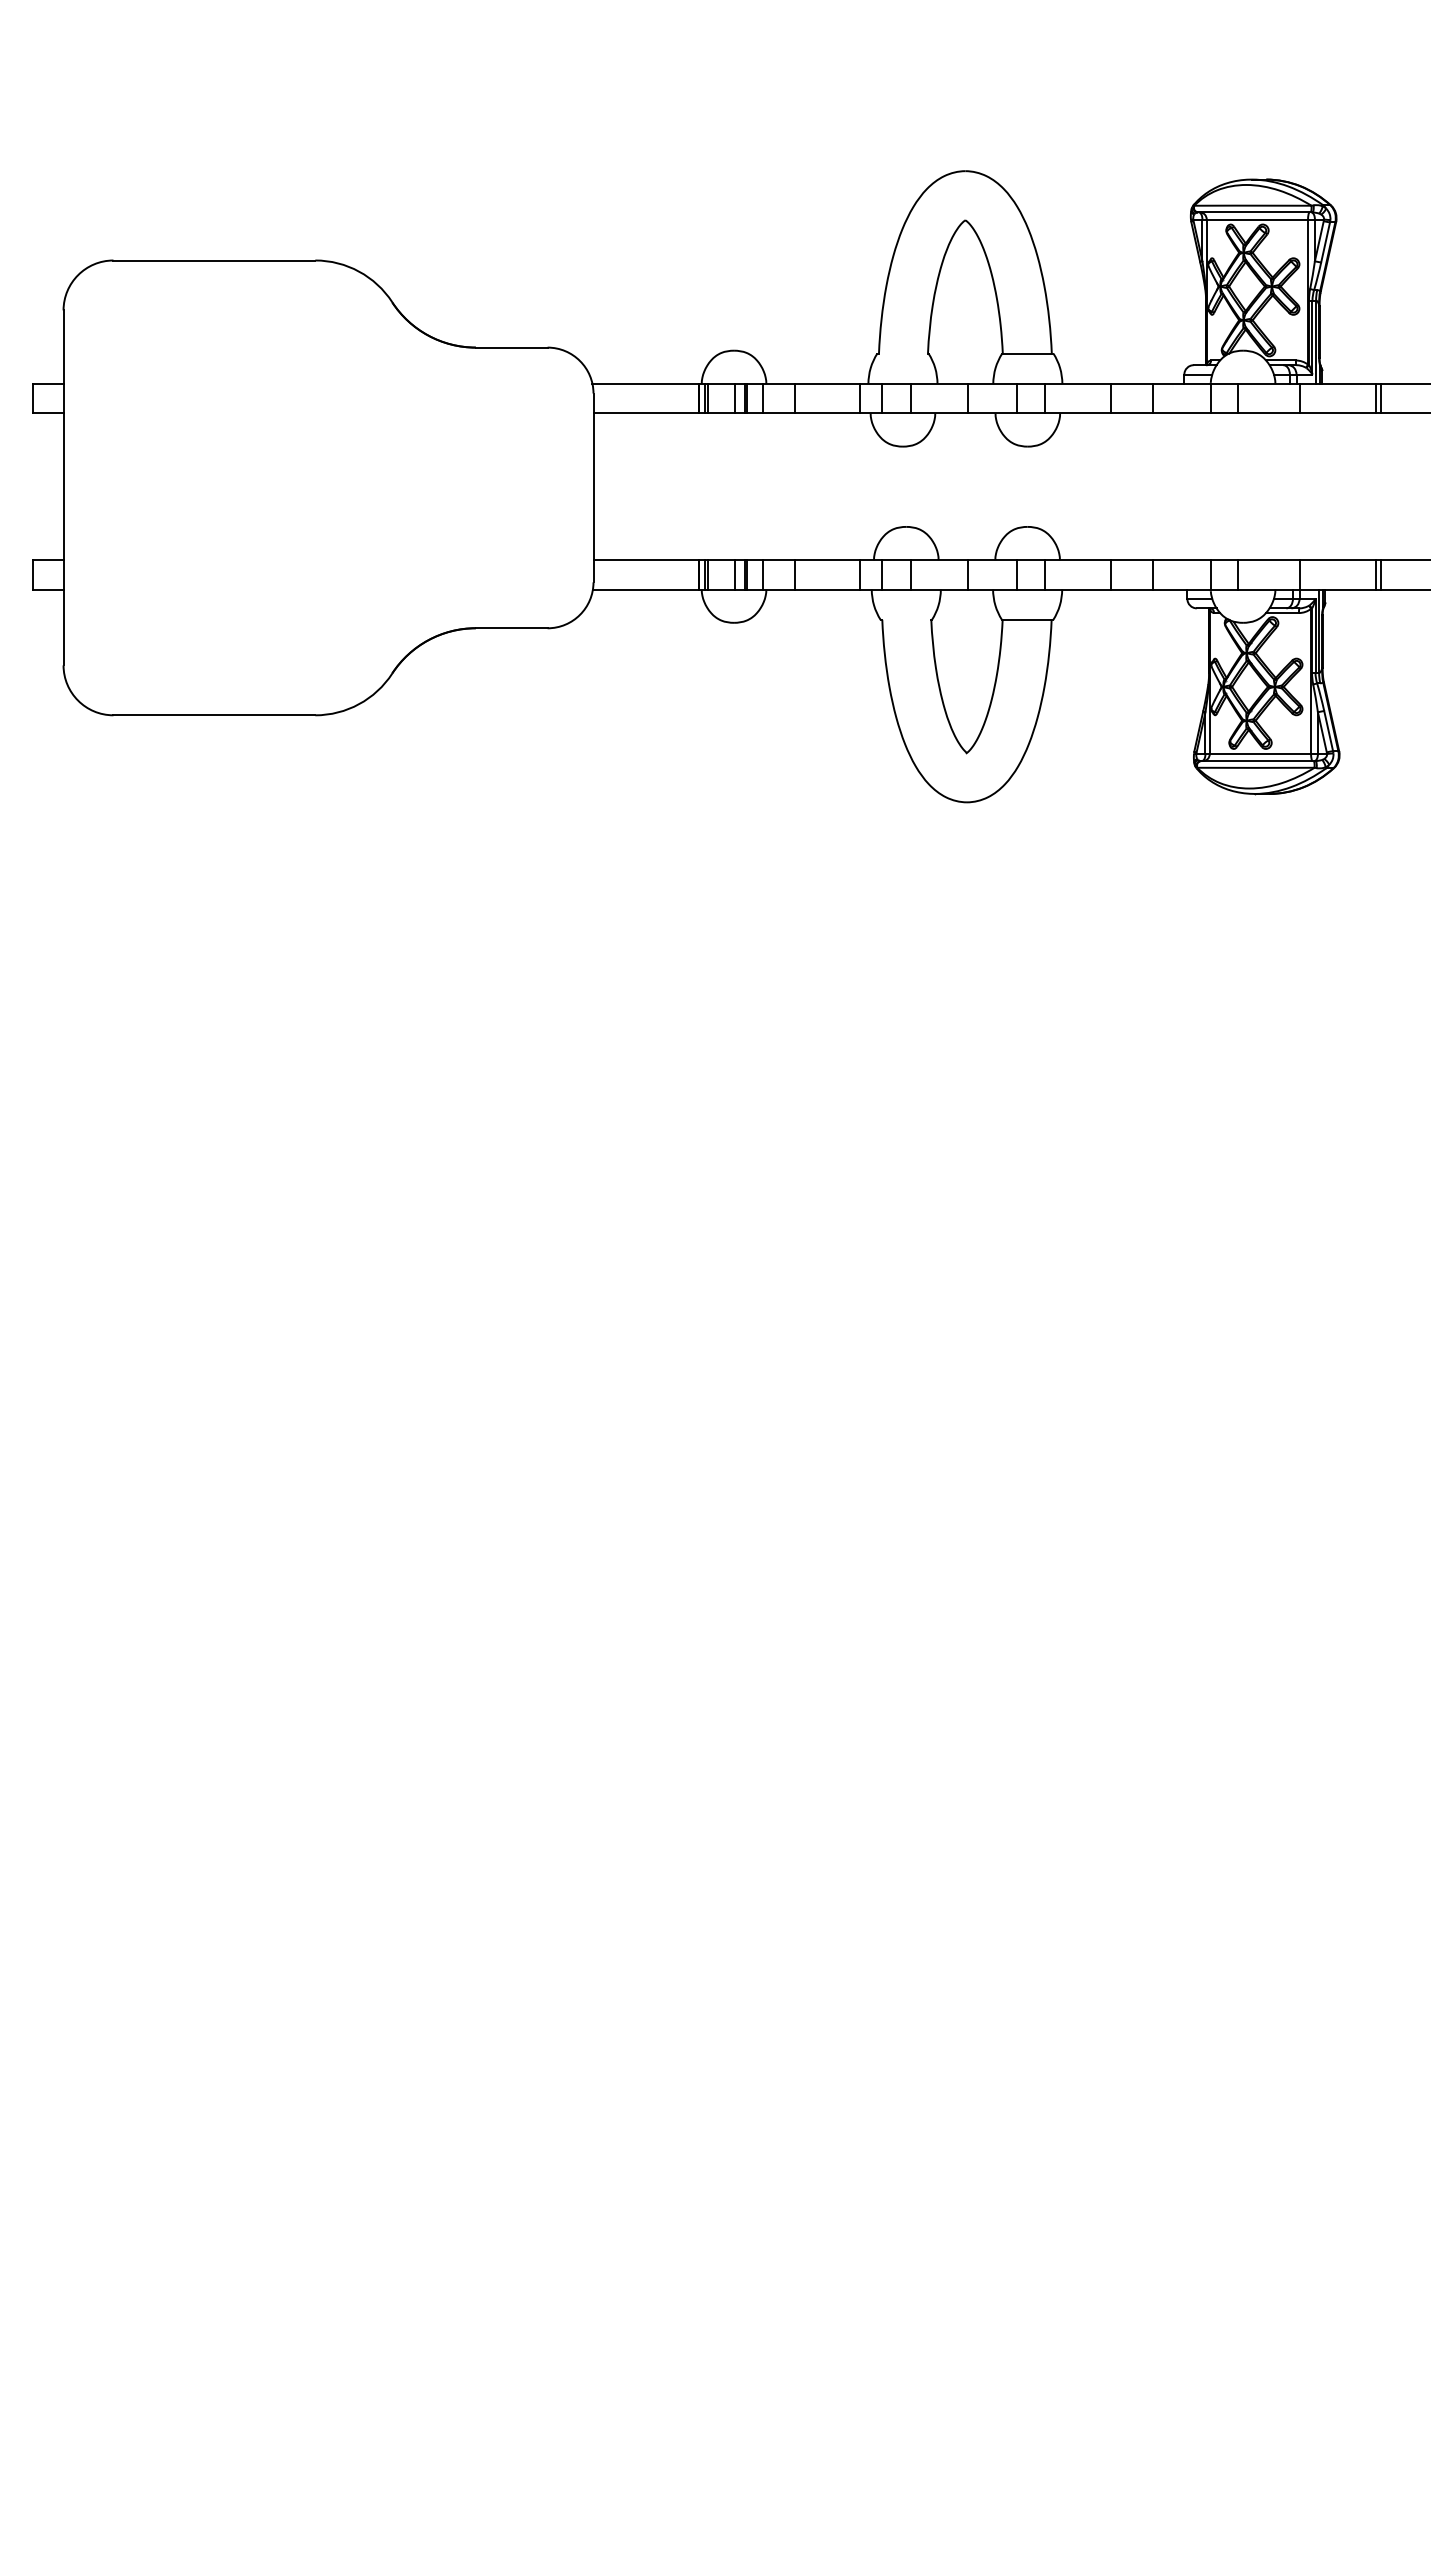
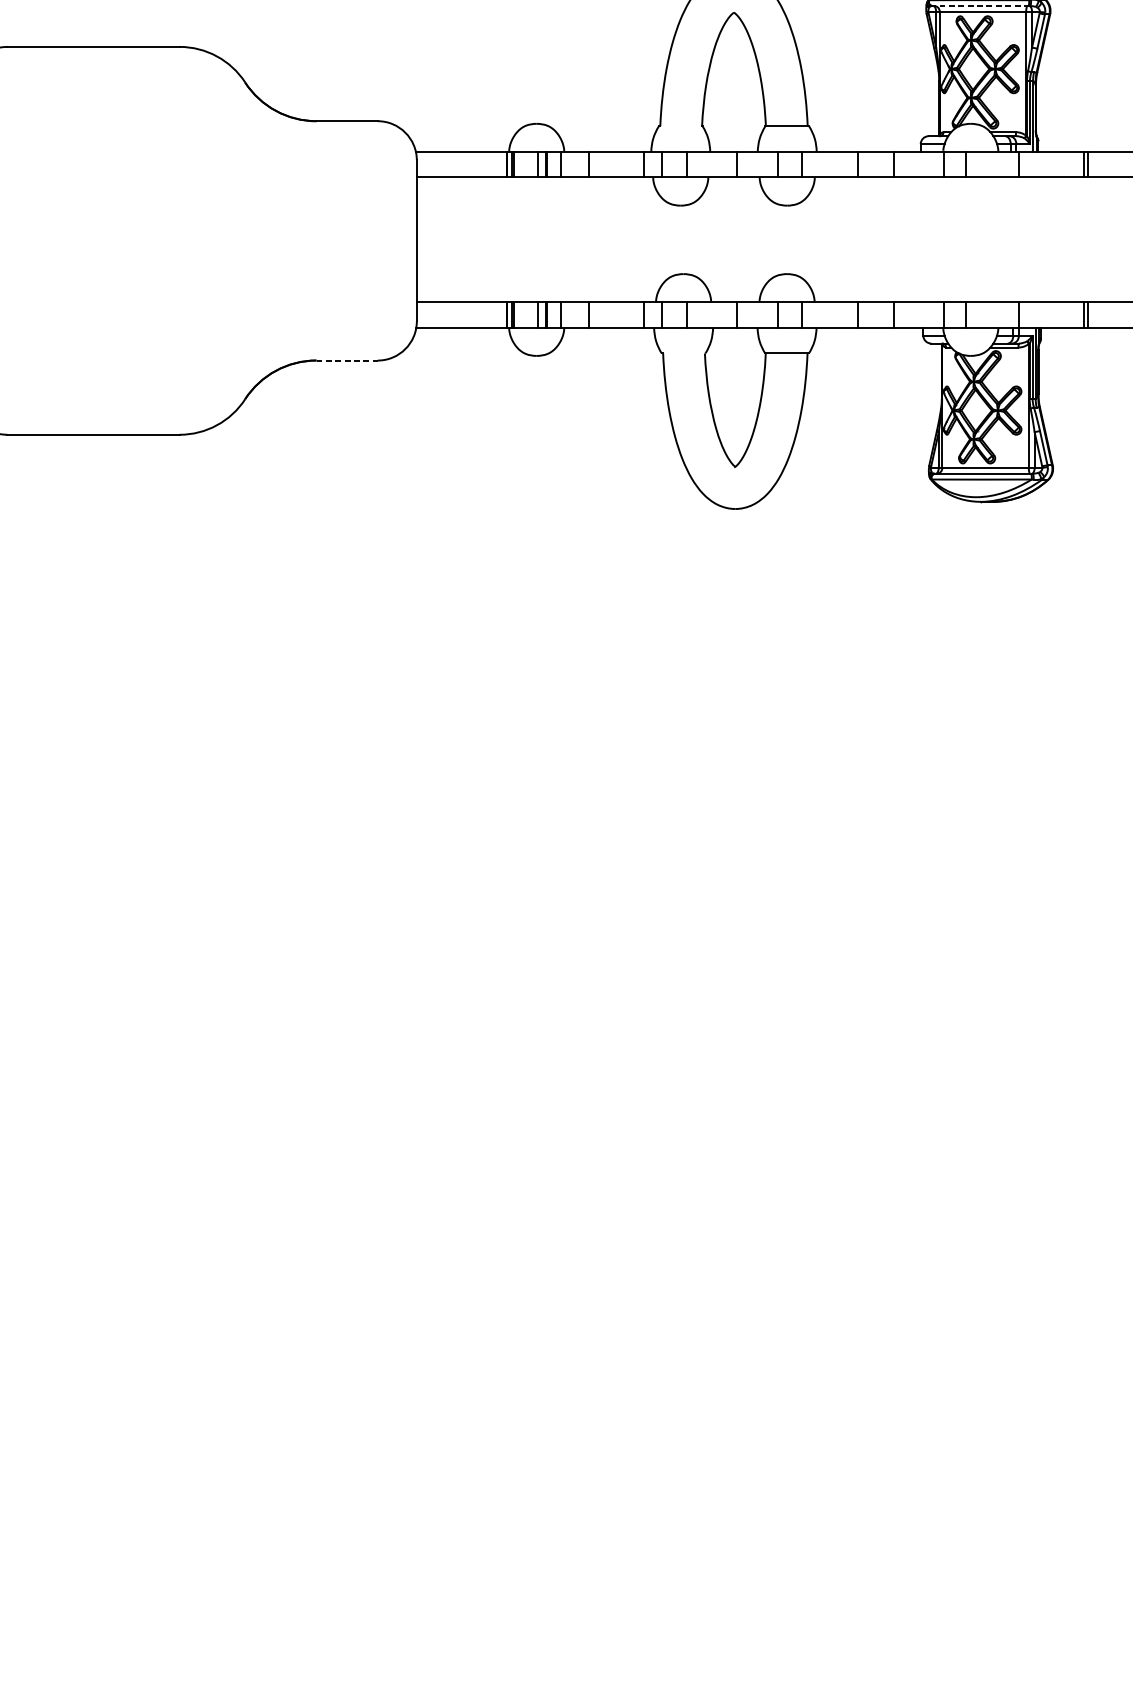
line: (1254, 212) -> (980, 5), solid -> dashed
line: (511, 628) -> (346, 360), solid -> dashed

